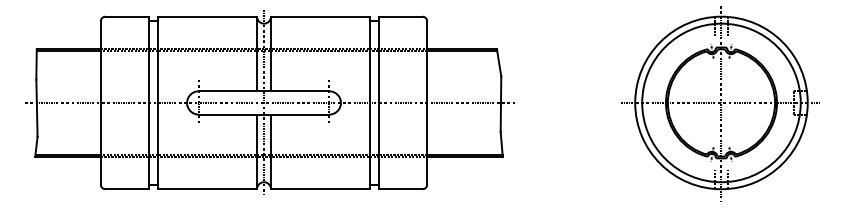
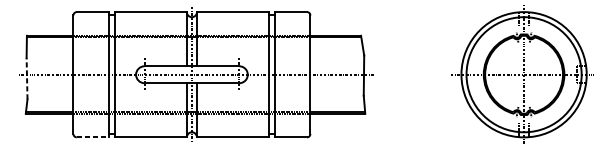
line: (36, 108) -> (26, 78), solid -> dashed
line: (127, 189) -> (92, 137), solid -> dashed

